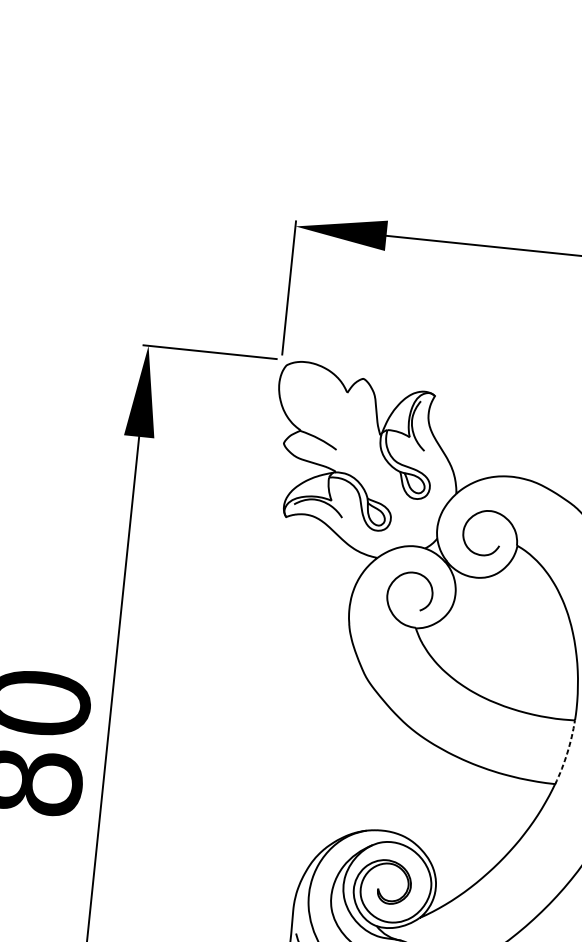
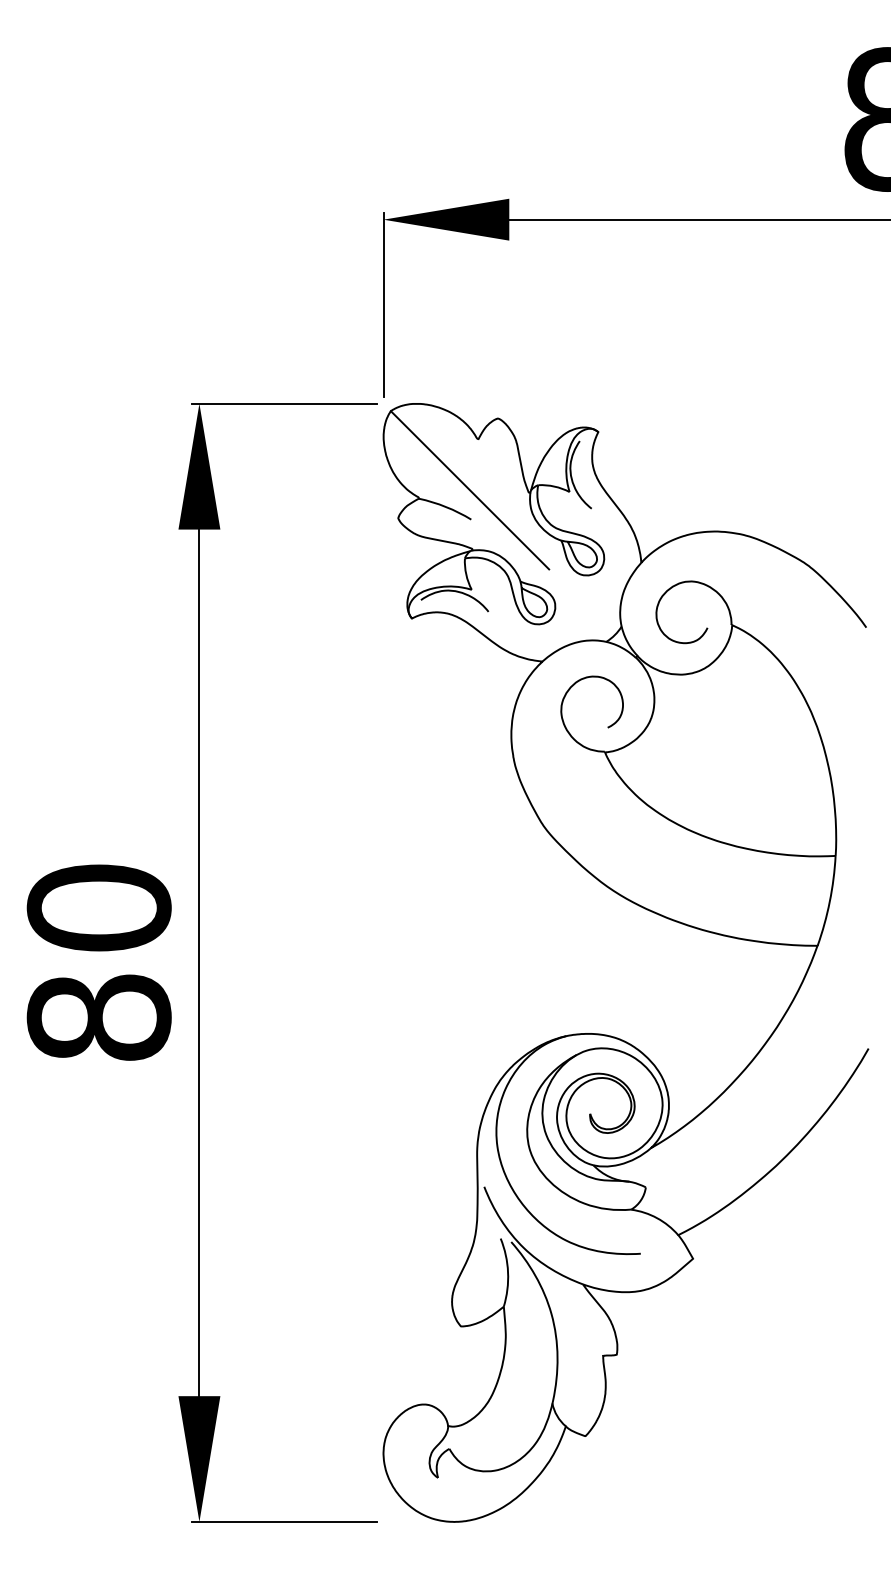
line: (337, 428) -> (469, 490), added
arc: (567, 752) -> (829, 901), dashed -> solid

